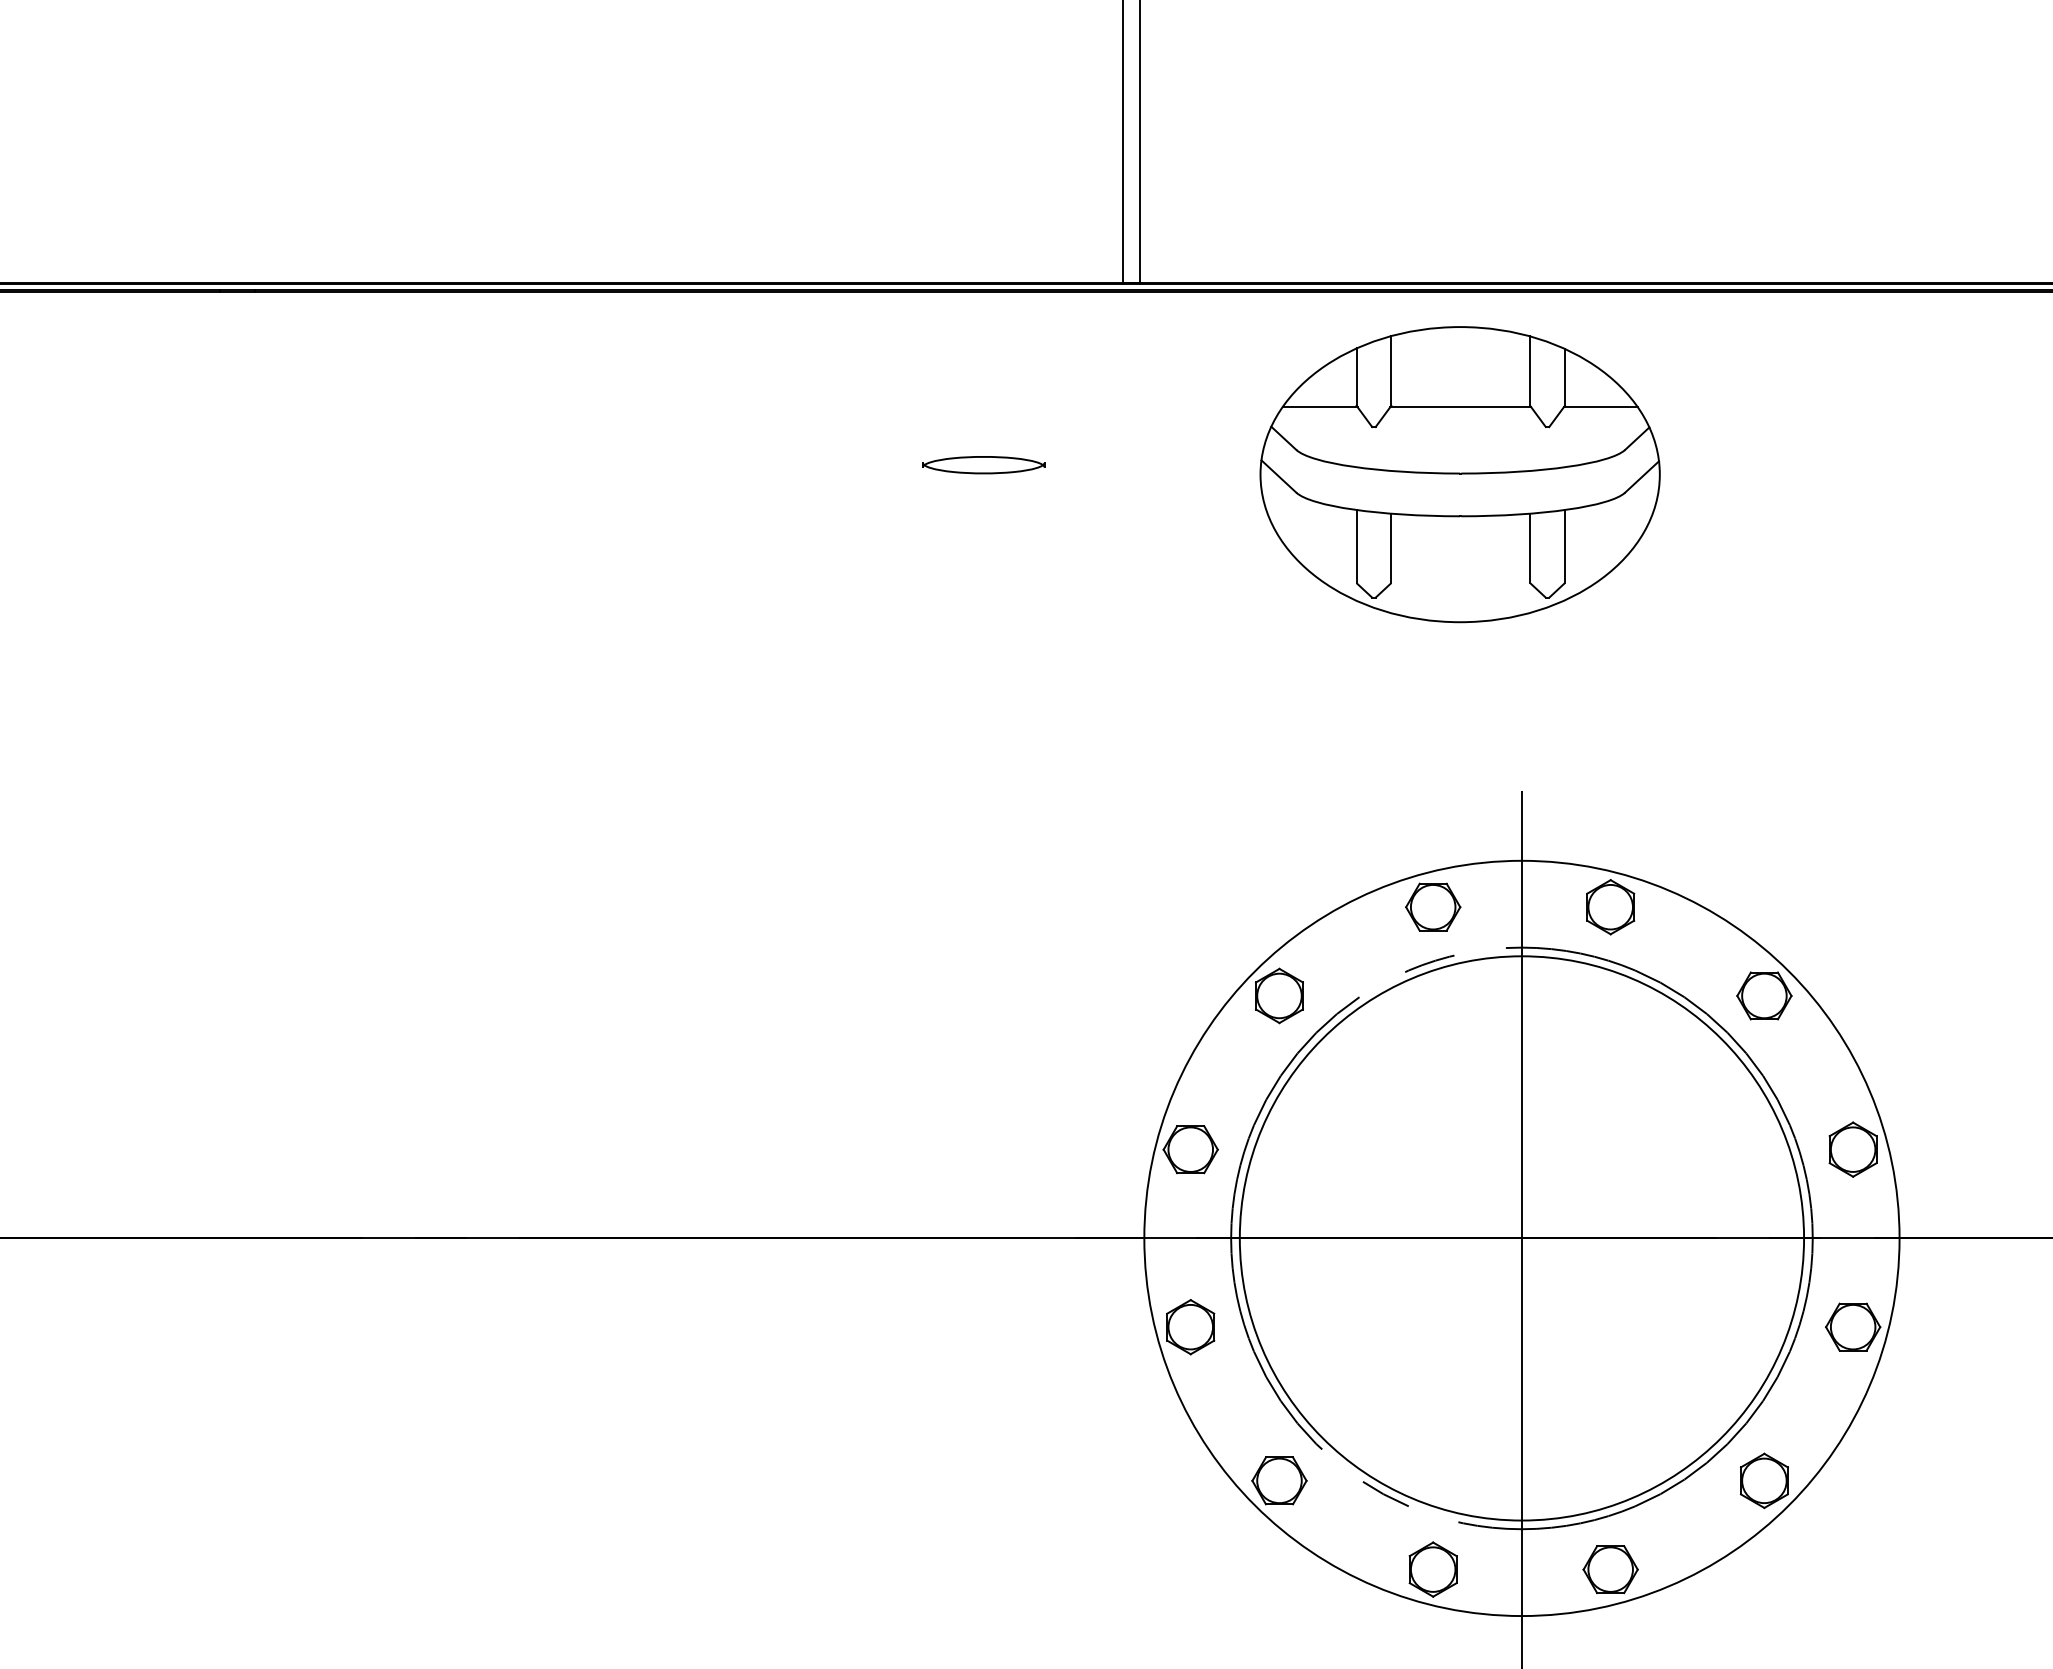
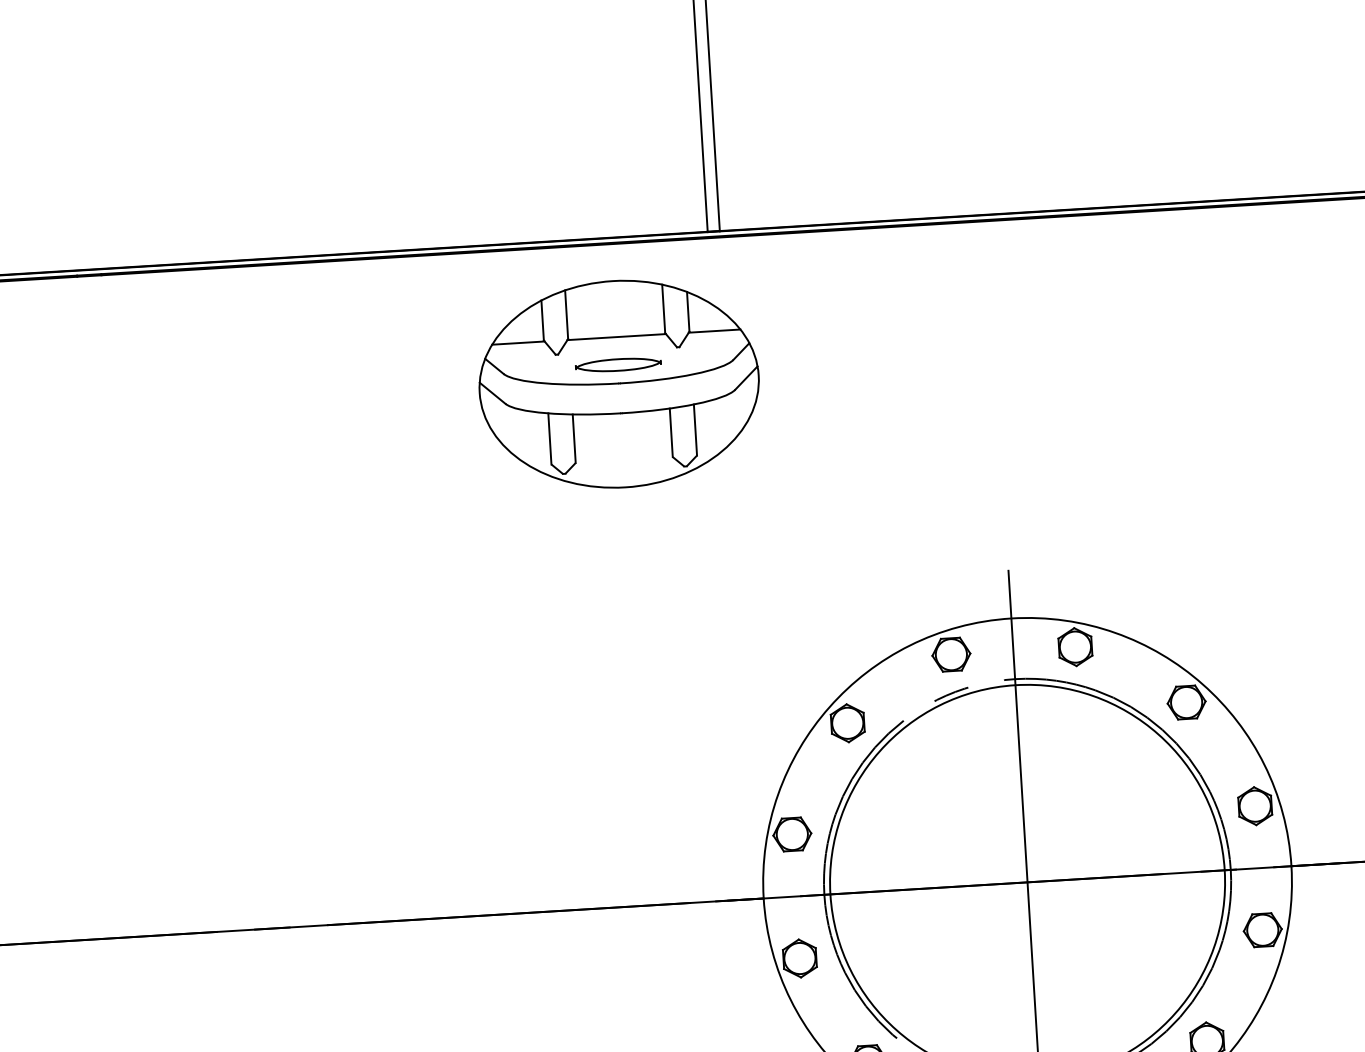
part: (1459, 474) -> (618, 384), moved

